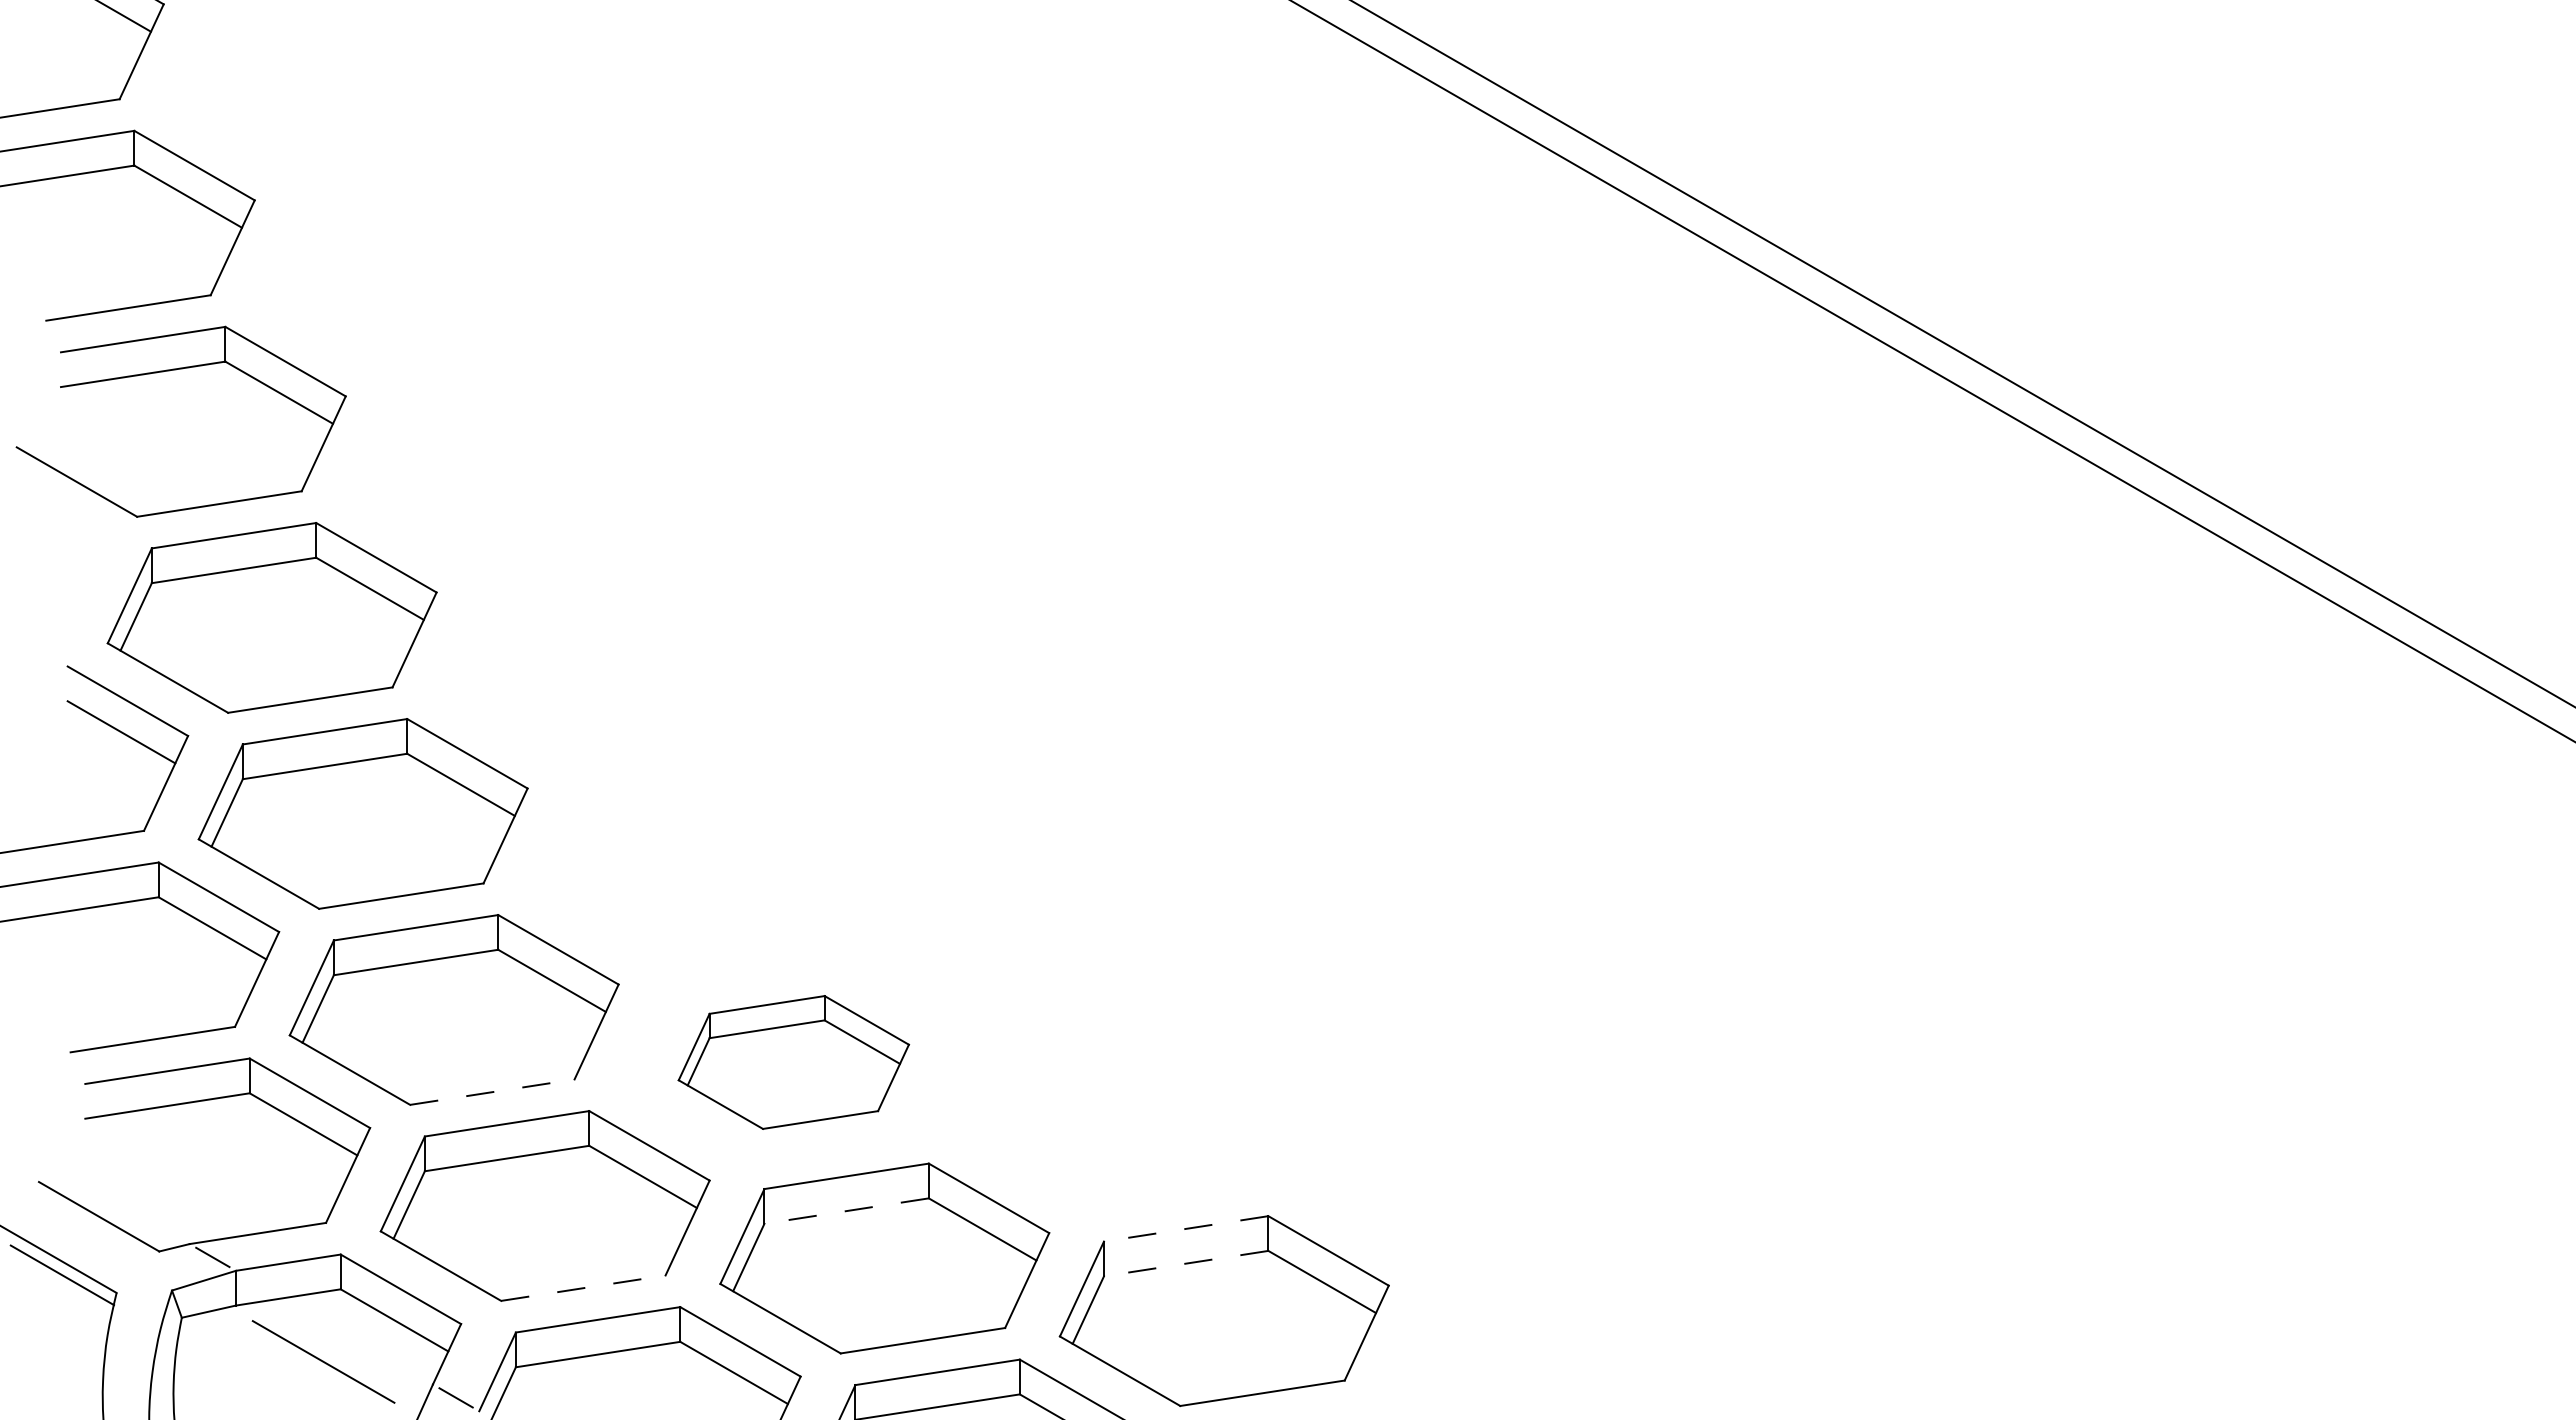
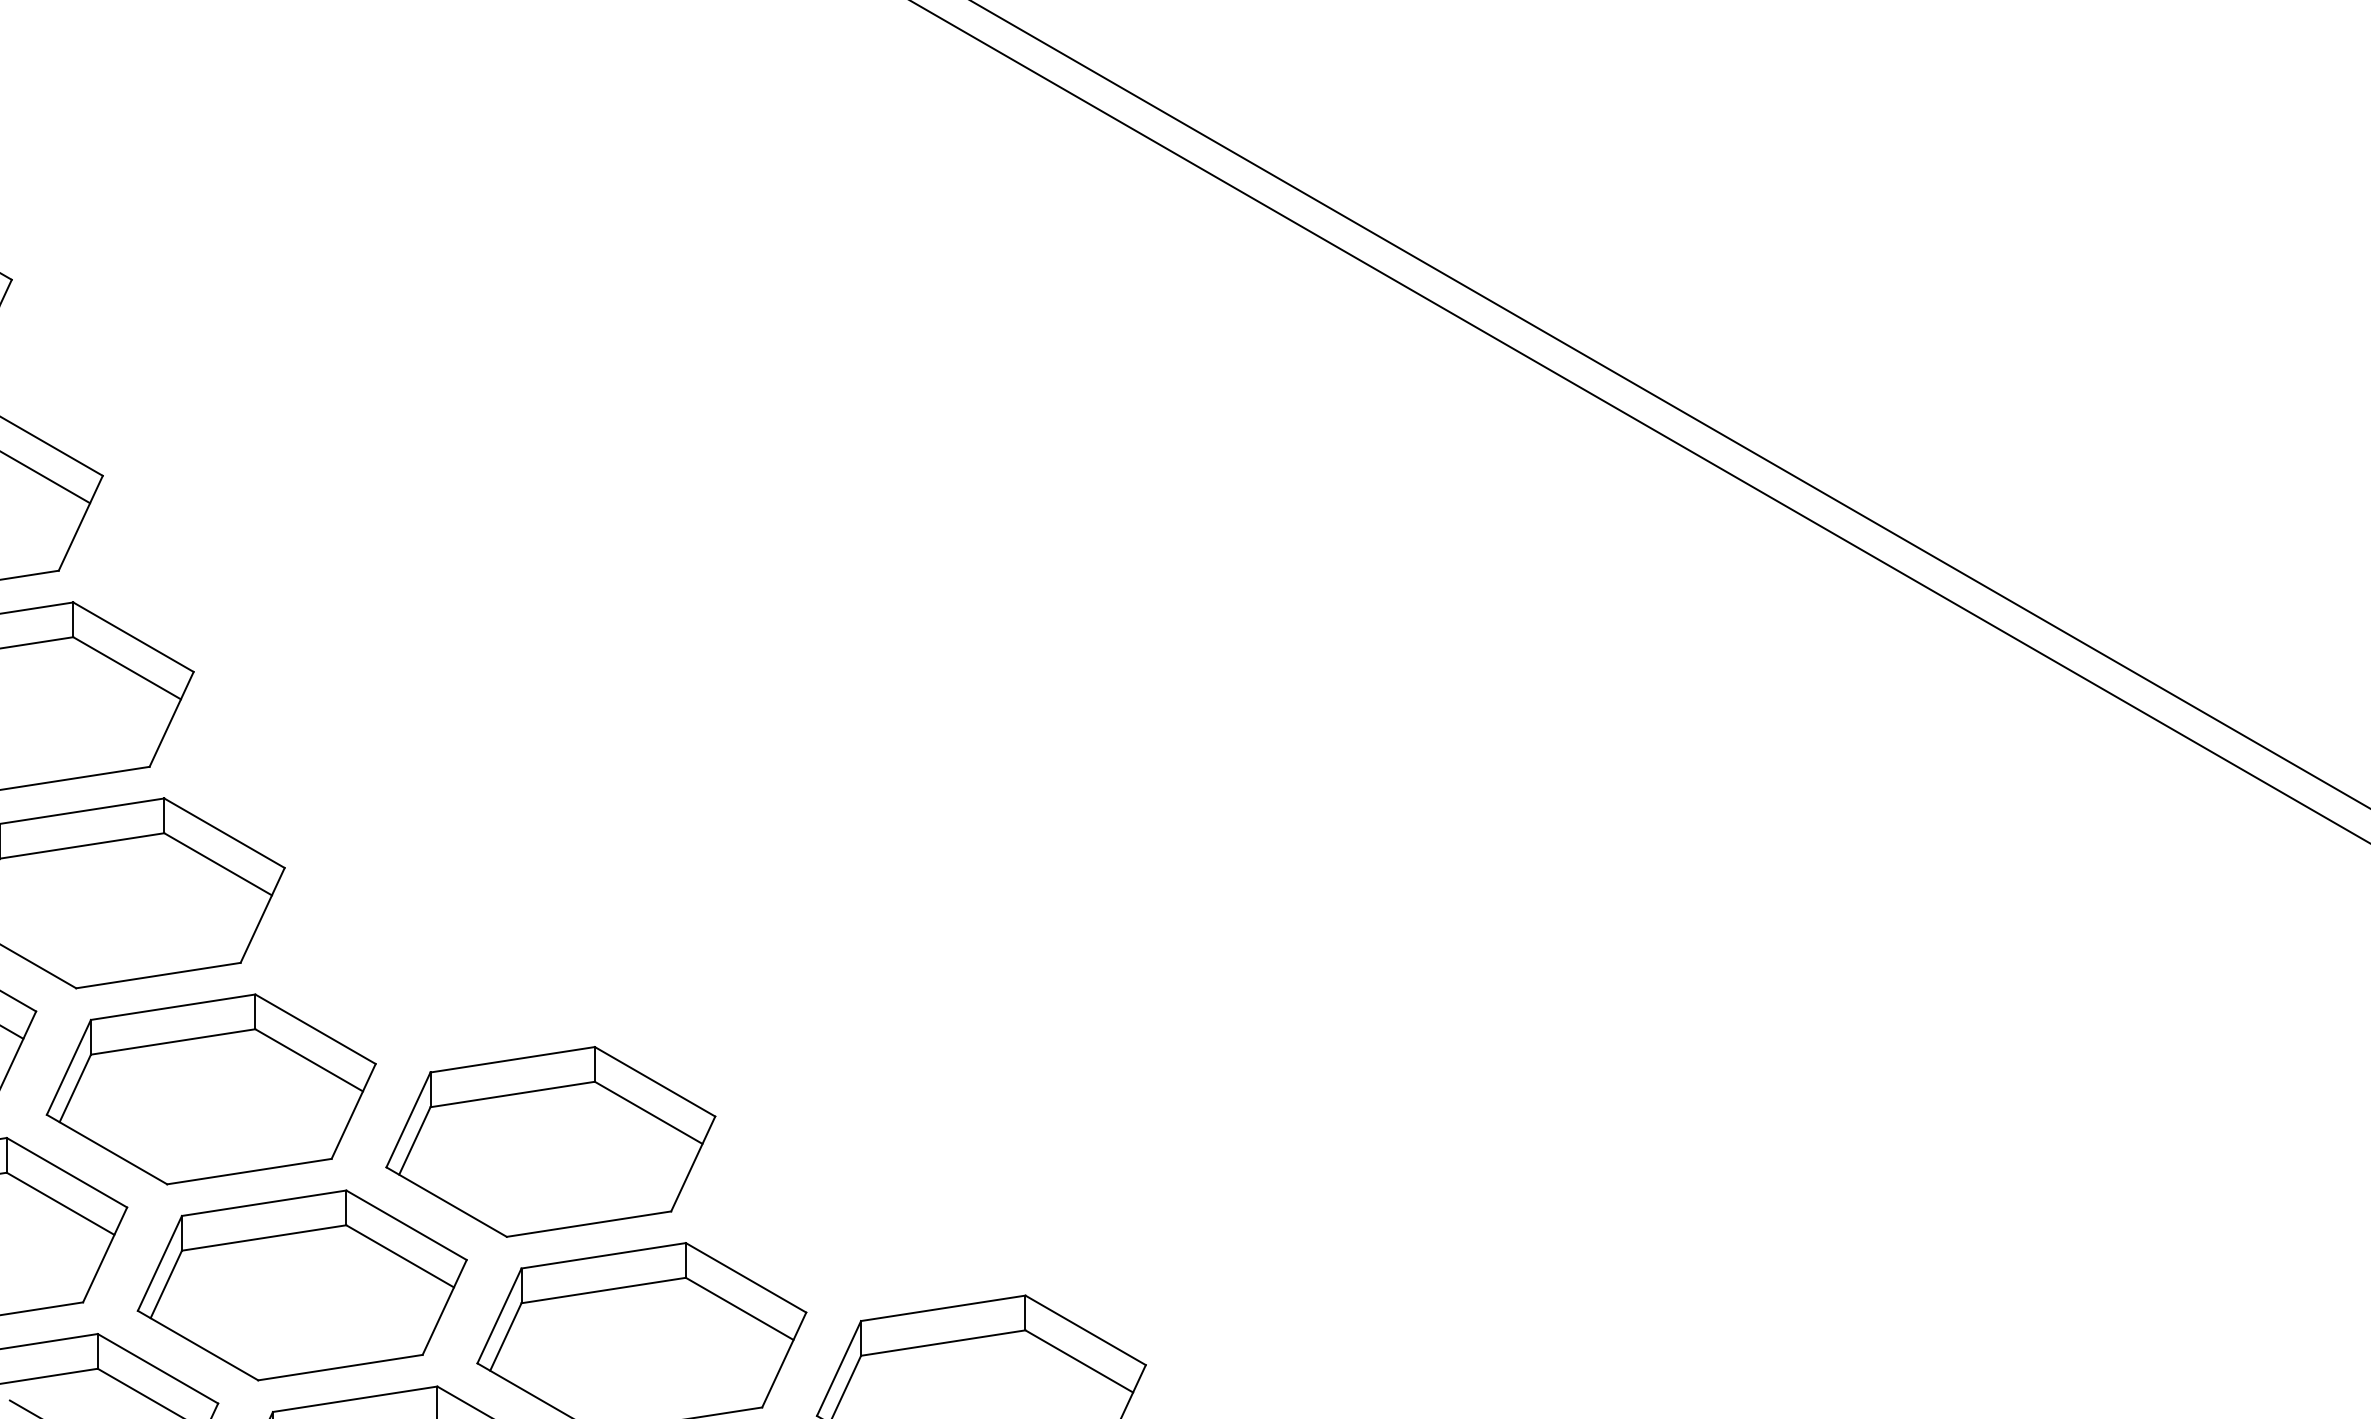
part: (793, 1062) -> (550, 1141), size x1.43
line: (492, 1092) -> (249, 1171), dashed -> solid
line: (846, 1211) -> (603, 1290), dashed -> solid
line: (1185, 1228) -> (942, 1307), dashed -> solid
line: (1185, 1263) -> (942, 1342), dashed -> solid
line: (583, 1288) -> (340, 1367), dashed -> solid

